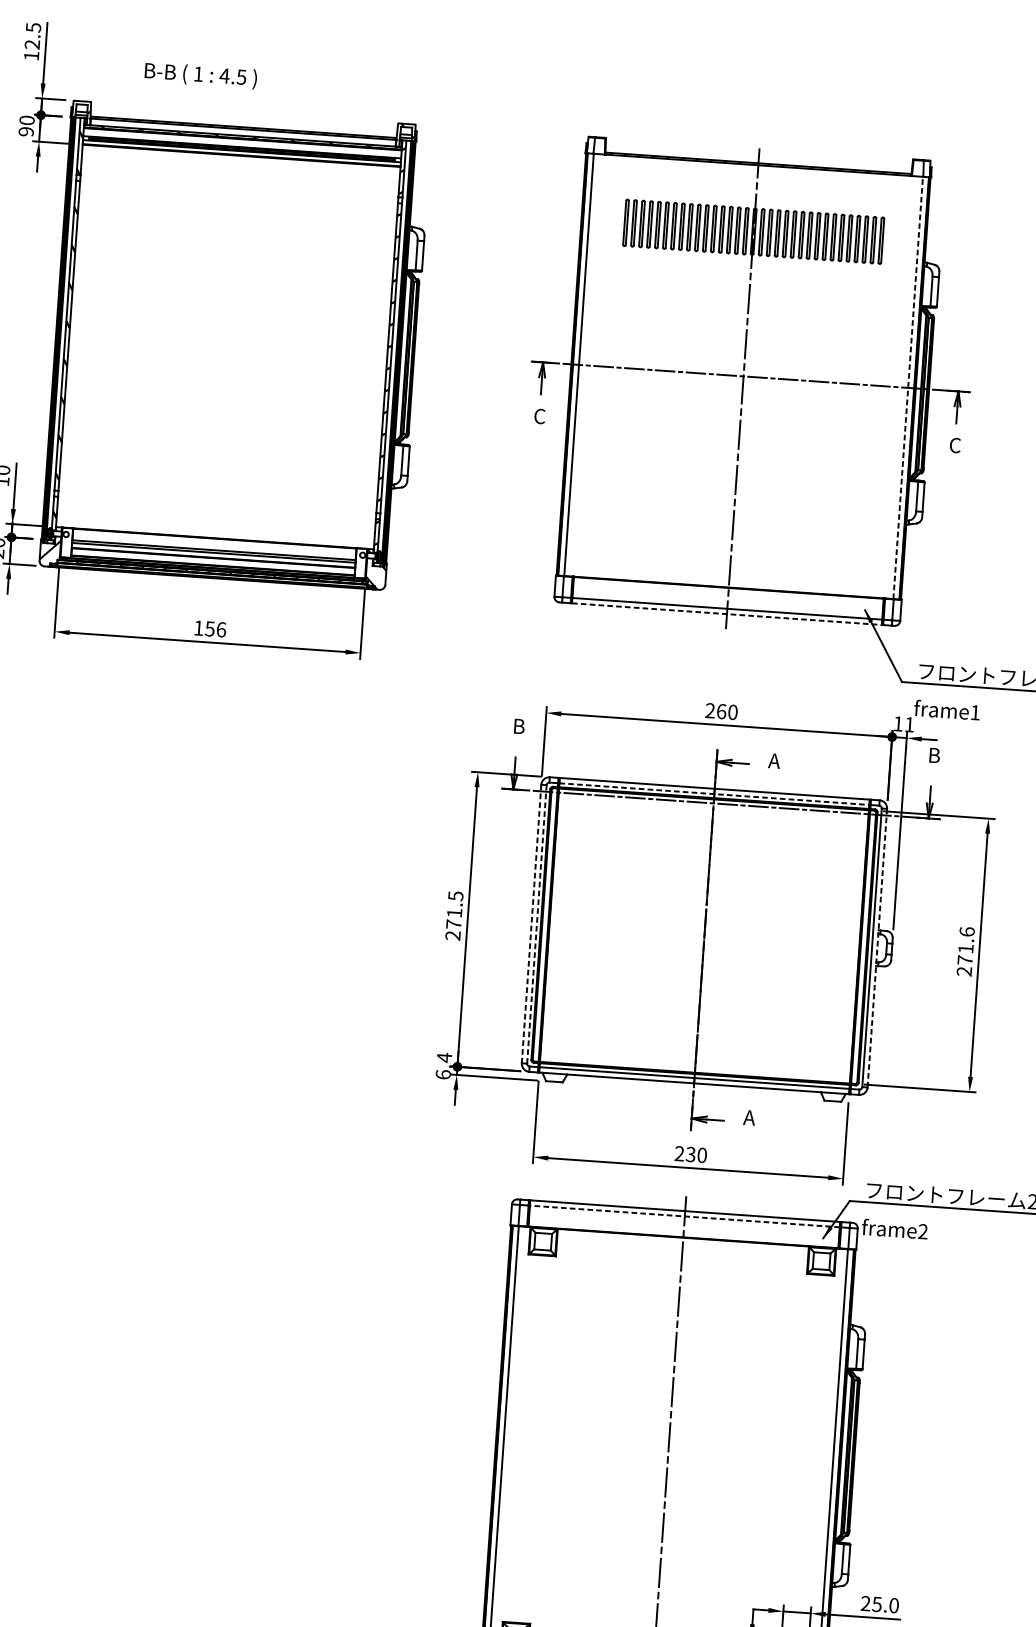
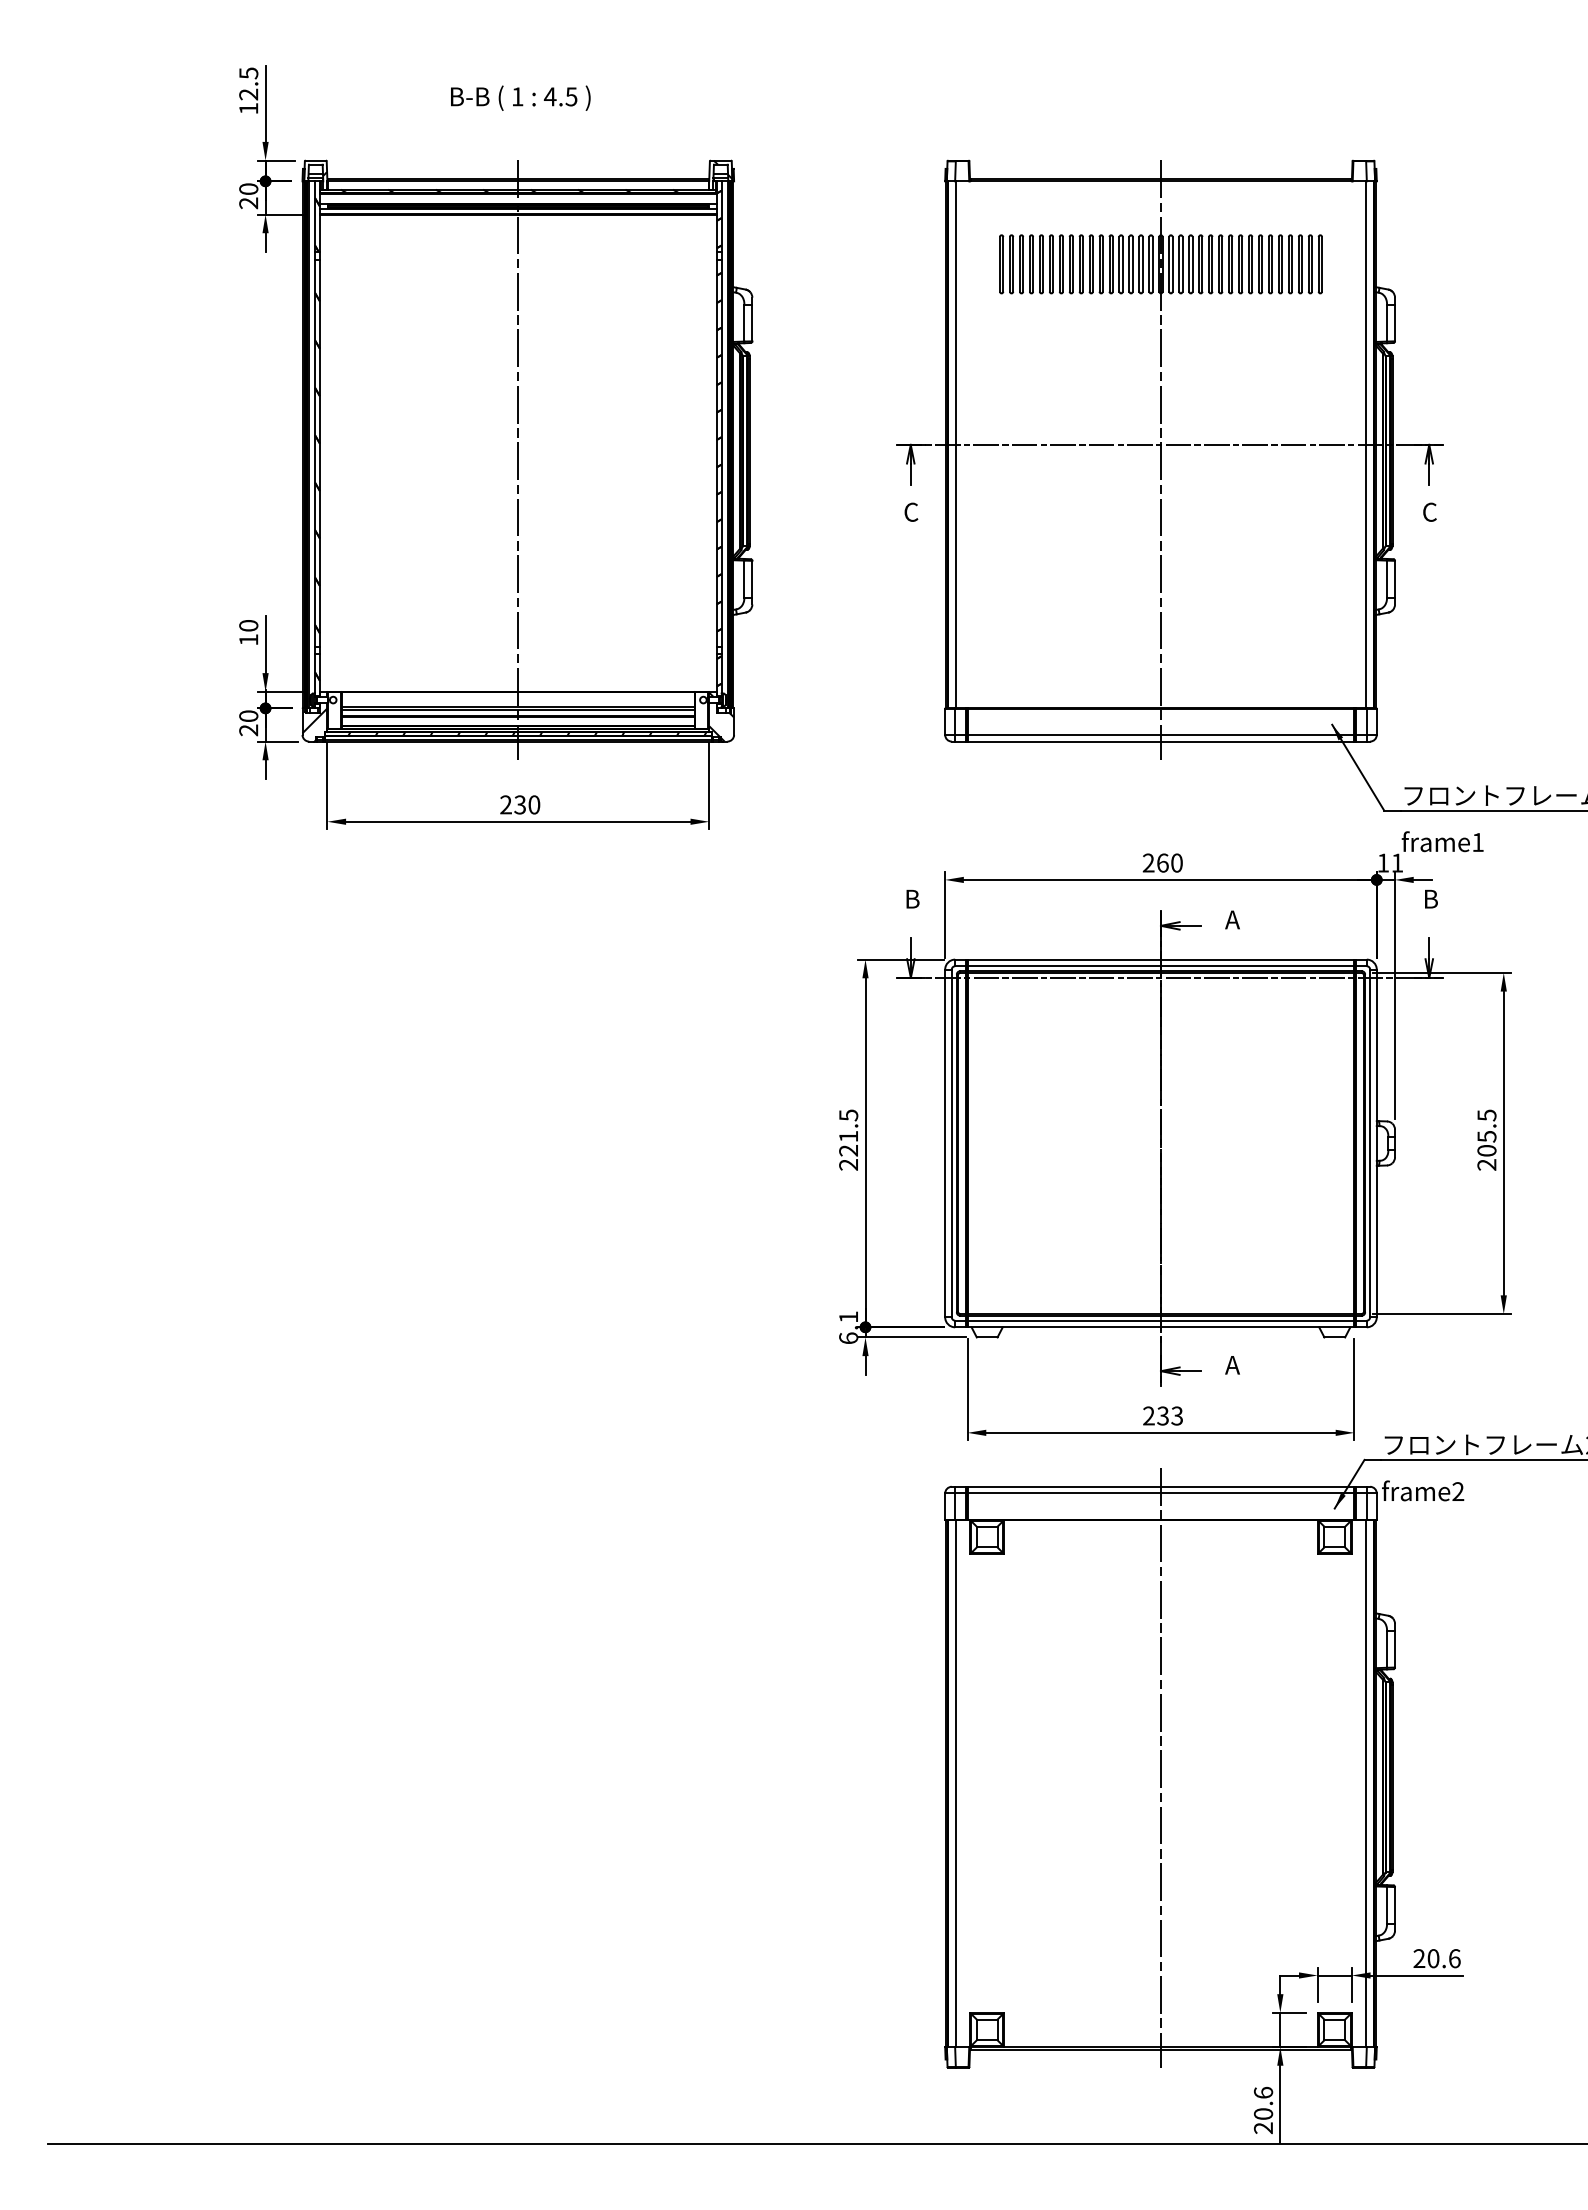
text: (200, 74) -> (520, 97), moved
text: (26, 131) -> (248, 203), 90 -> 20
line: (228, 352) -> (518, 460), added
line: (908, 387) -> (1366, 444), dashed -> solid
line: (727, 614) -> (1161, 741), dashed -> solid
text: (210, 628) -> (520, 804), 156 -> 230
line: (714, 794) -> (1161, 966), dashed -> solid
text: (453, 924) -> (848, 1150), 271.5 -> 221.5
line: (531, 924) -> (945, 1143), dashed -> solid
line: (536, 924) -> (951, 1143), dashed -> solid
text: (965, 945) -> (1486, 1132), 271.6 -> 205.5
line: (877, 948) -> (1376, 1143), dashed -> solid
text: (444, 1057) -> (848, 1316), 6.4 -> 6.1
text: (702, 1154) -> (1177, 1415), 230 -> 233
line: (684, 1216) -> (1160, 1493), dashed -> solid
text: (885, 1604) -> (1443, 1958), 25.0 -> 20.6

